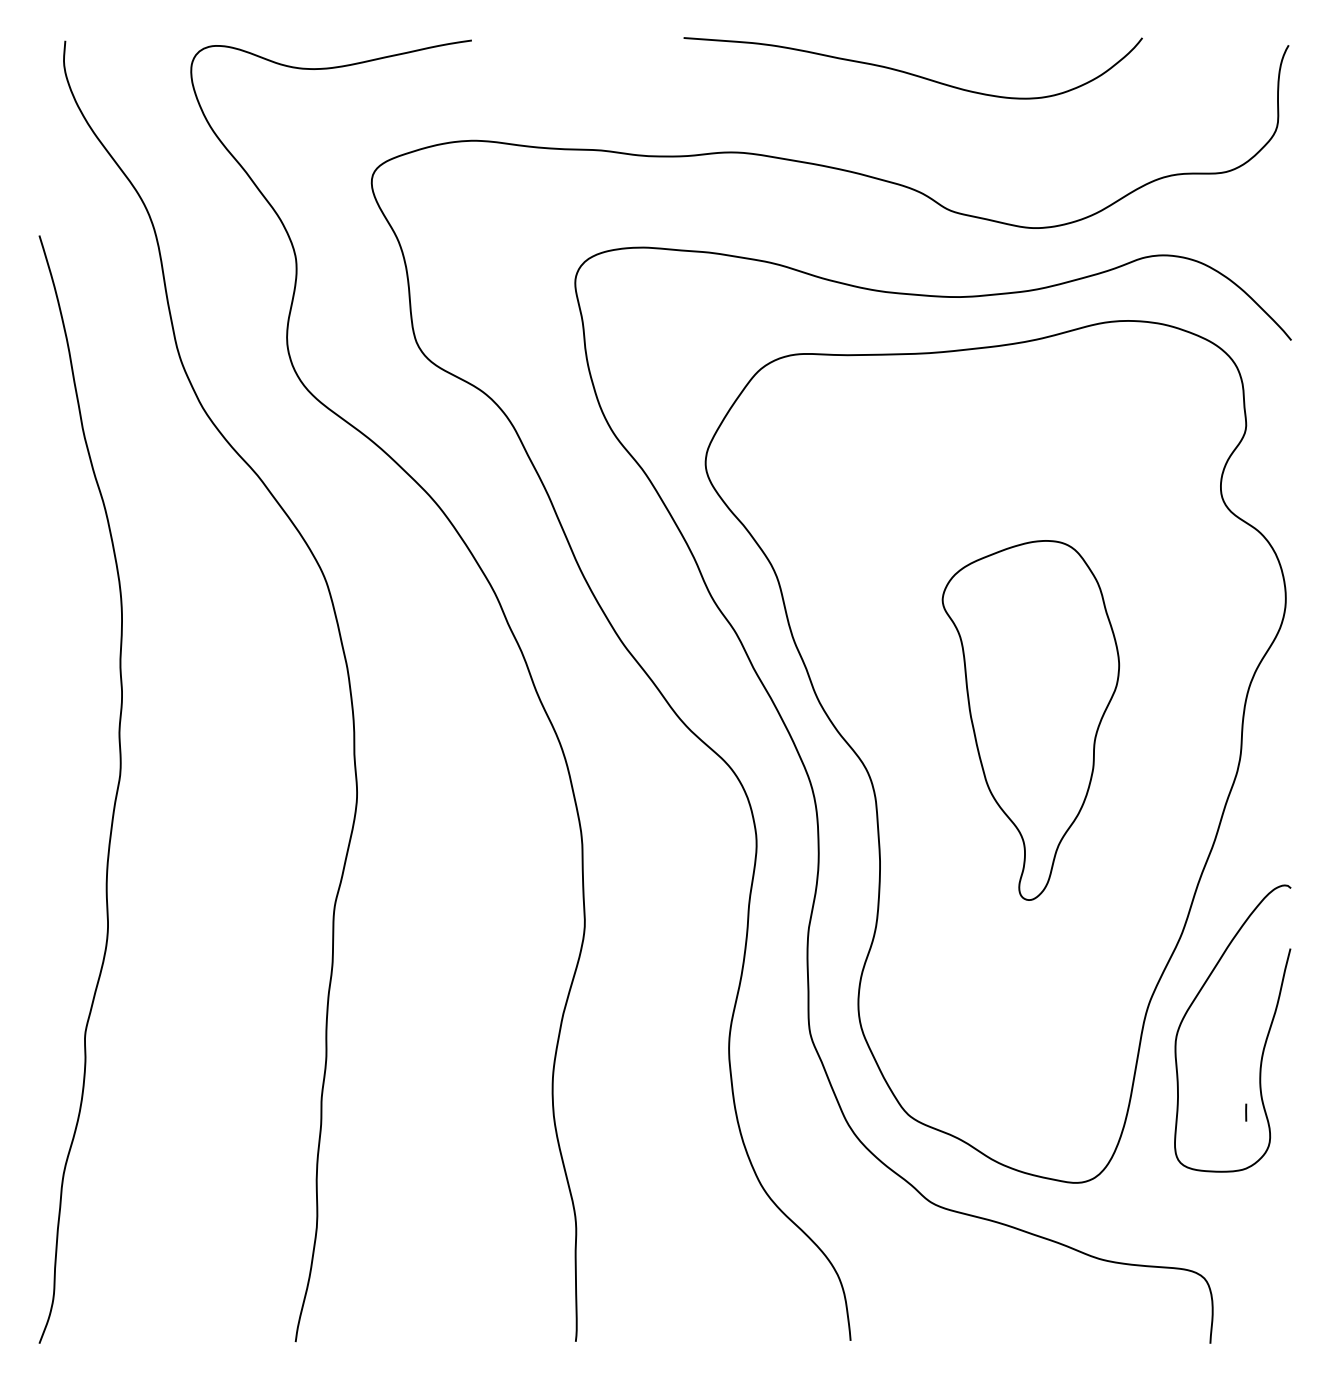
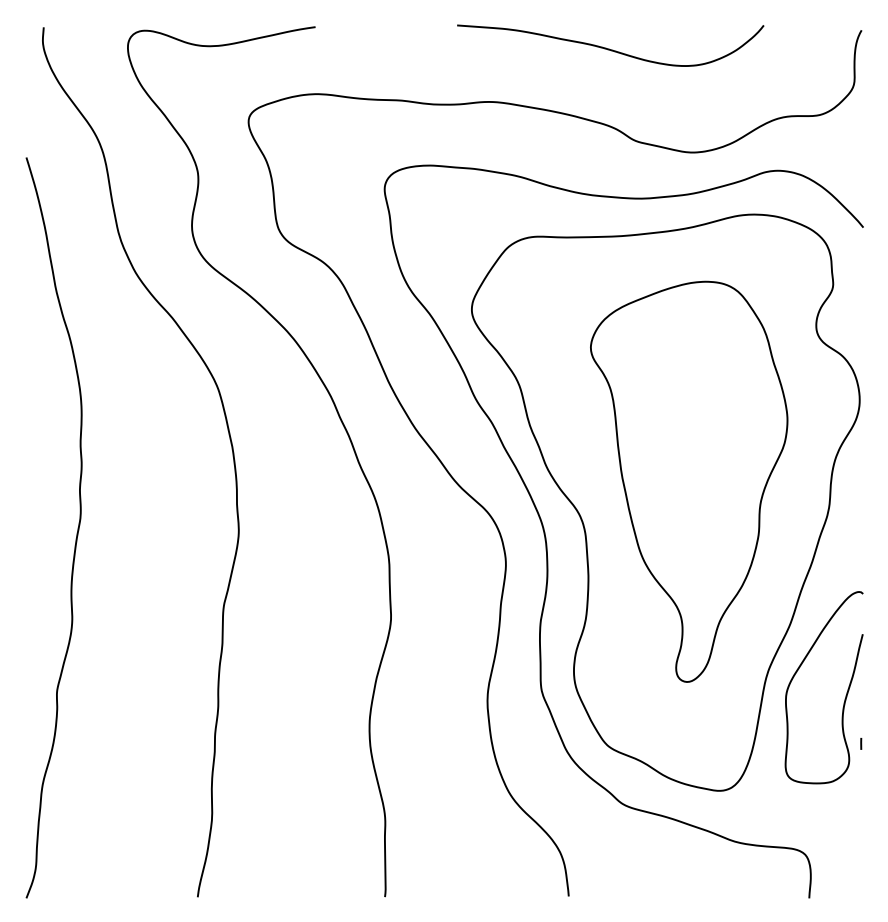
part: (1031, 720) -> (689, 481), size x1.67
line: (1246, 1112) -> (861, 743), moved

